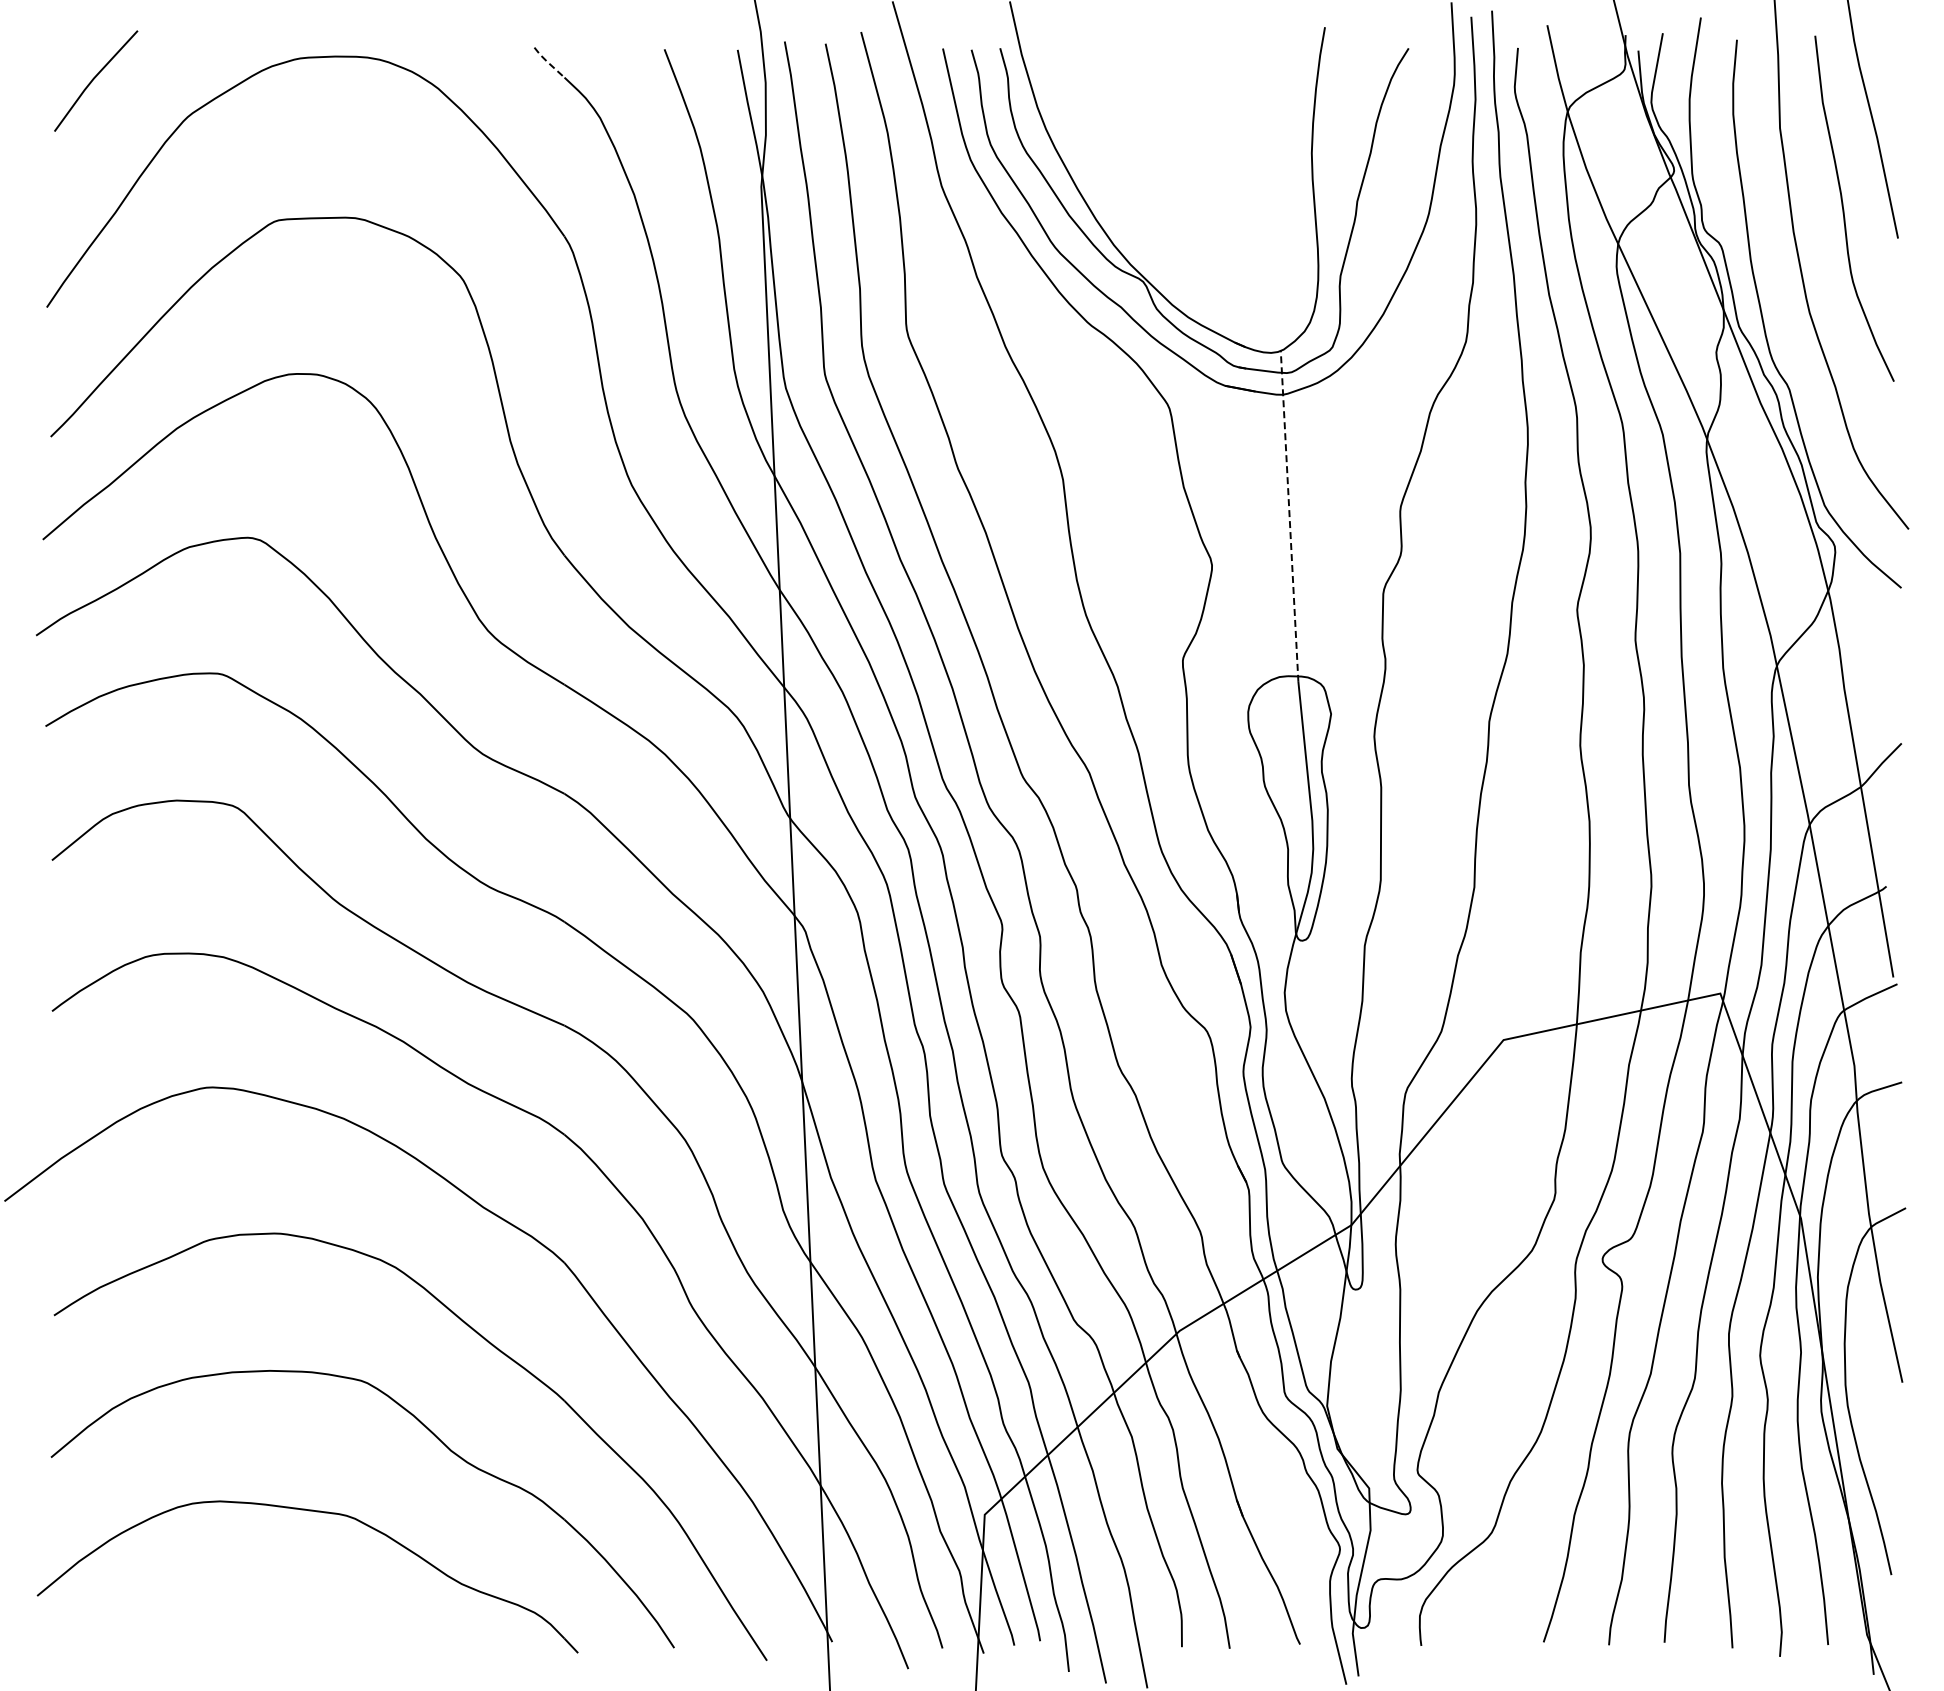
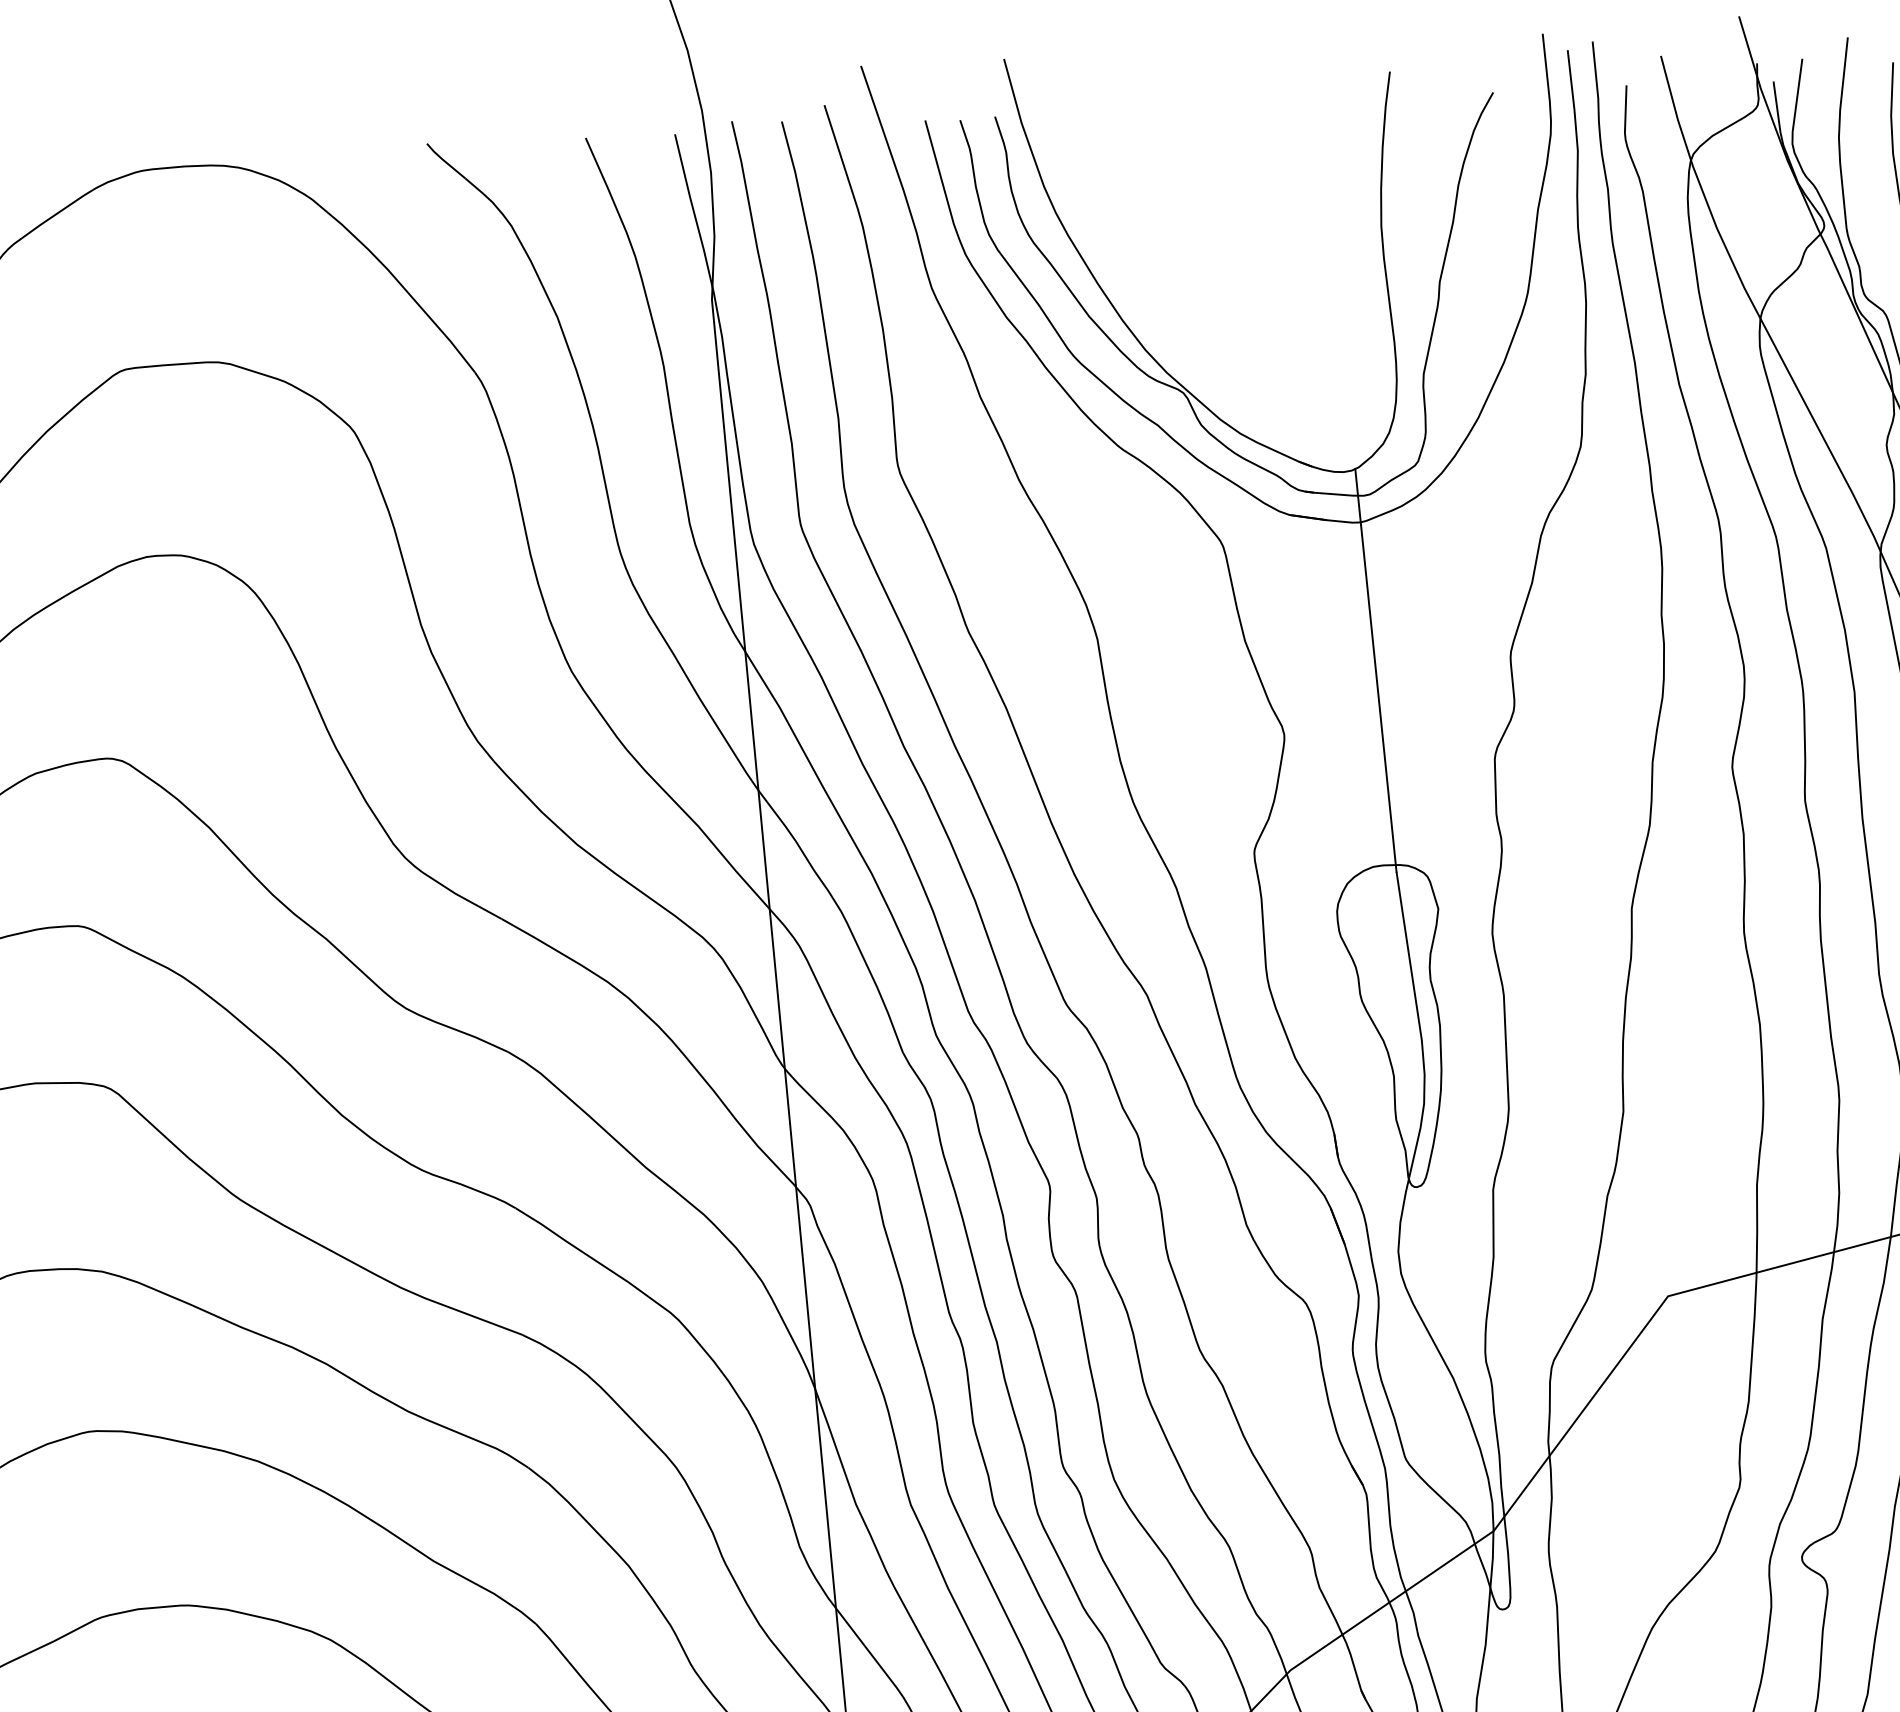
line: (548, 62) -> (444, 160), dashed -> solid
line: (1289, 516) -> (1375, 670), dashed -> solid

